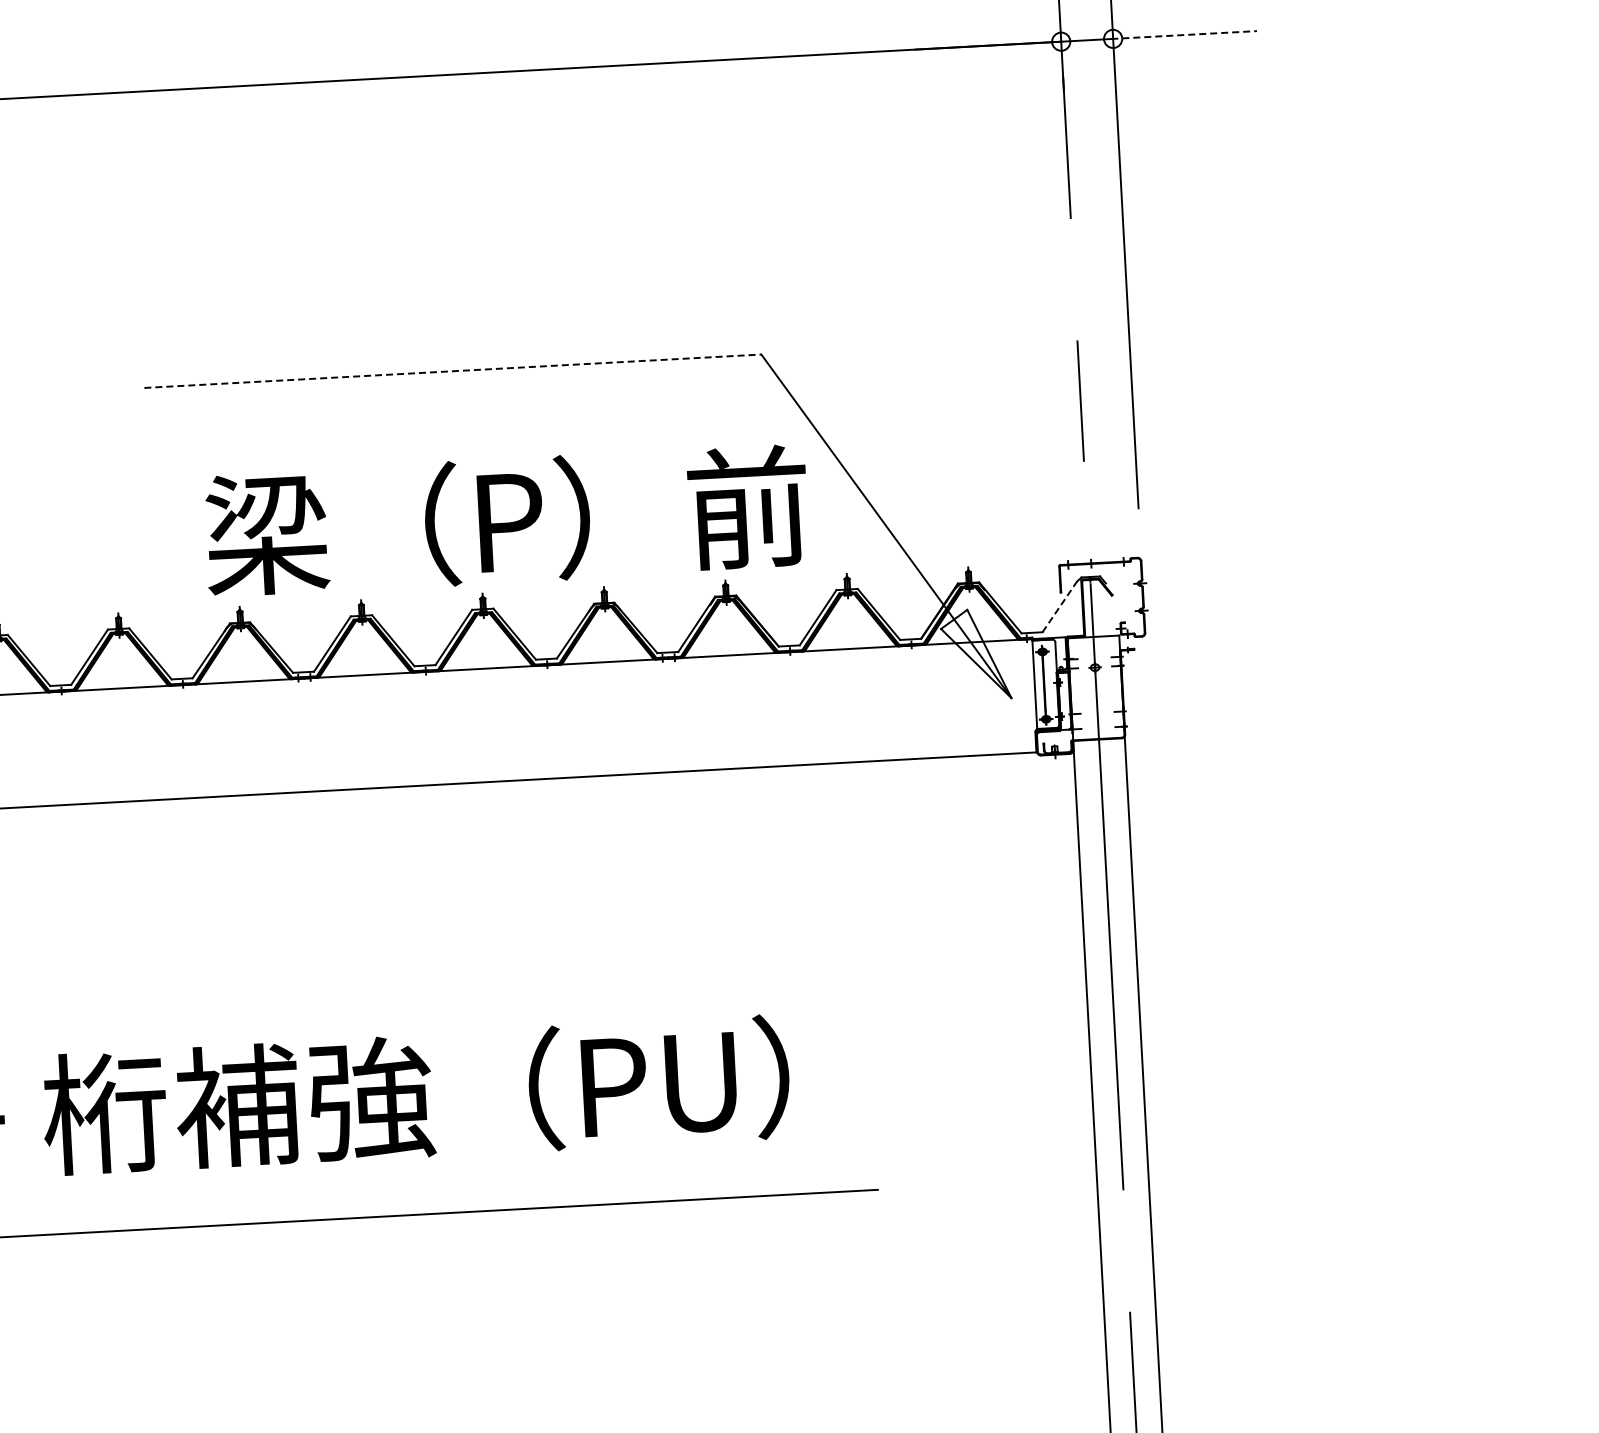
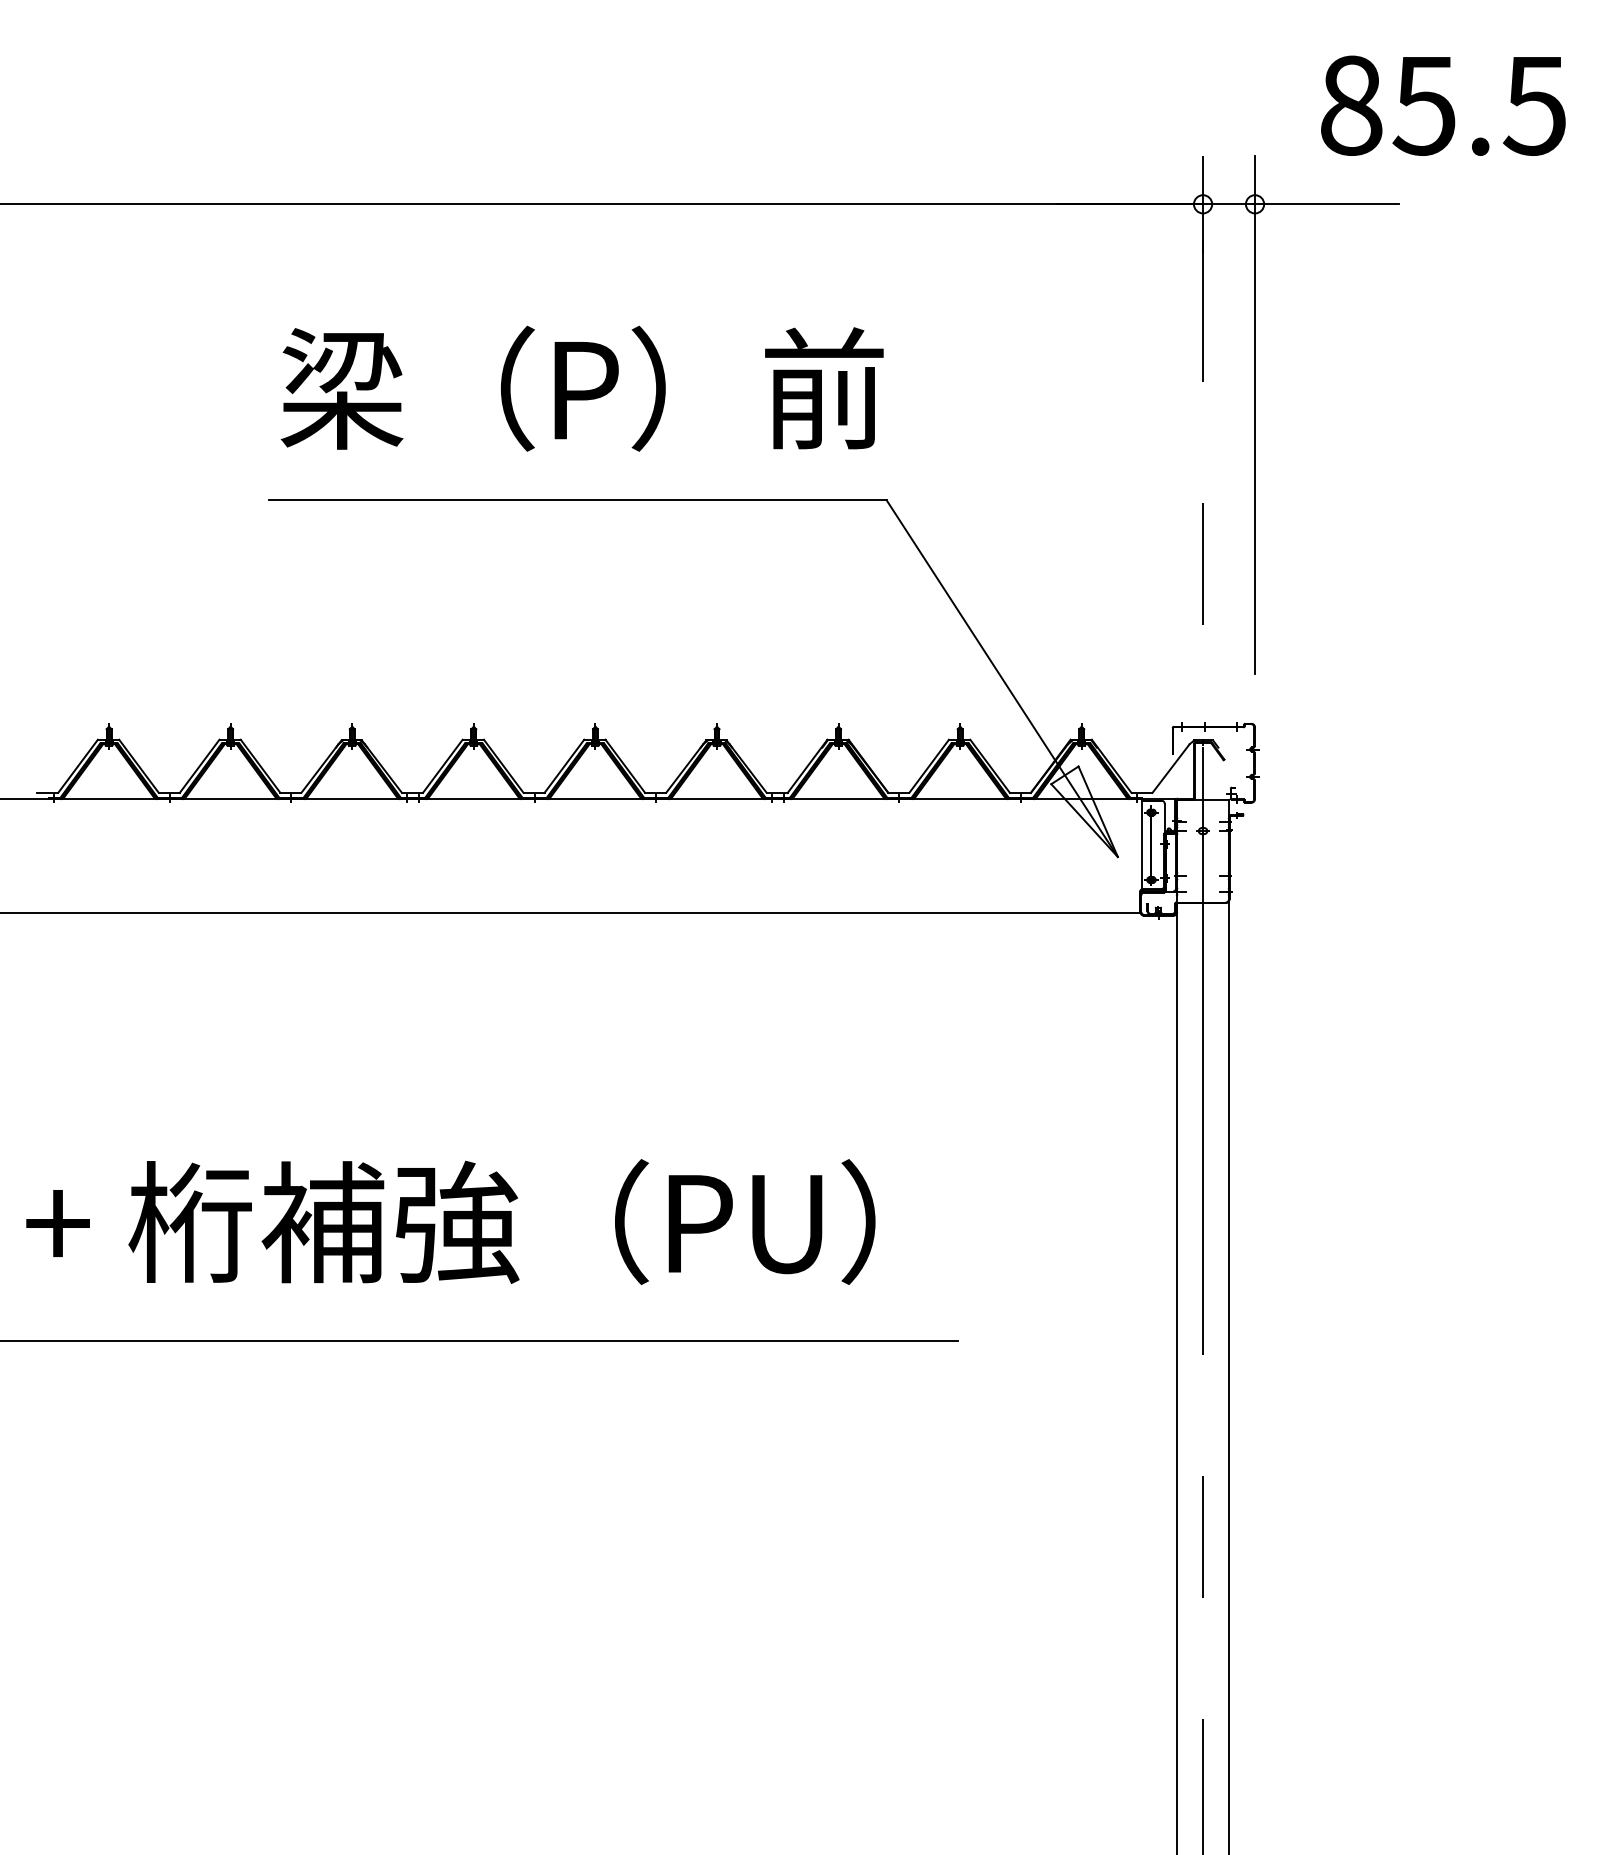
line: (1184, 35) -> (1326, 204), dashed -> solid
line: (452, 371) -> (577, 500), dashed -> solid
text: (505, 520) -> (581, 388), moved
line: (1060, 606) -> (1171, 768), dashed -> solid

